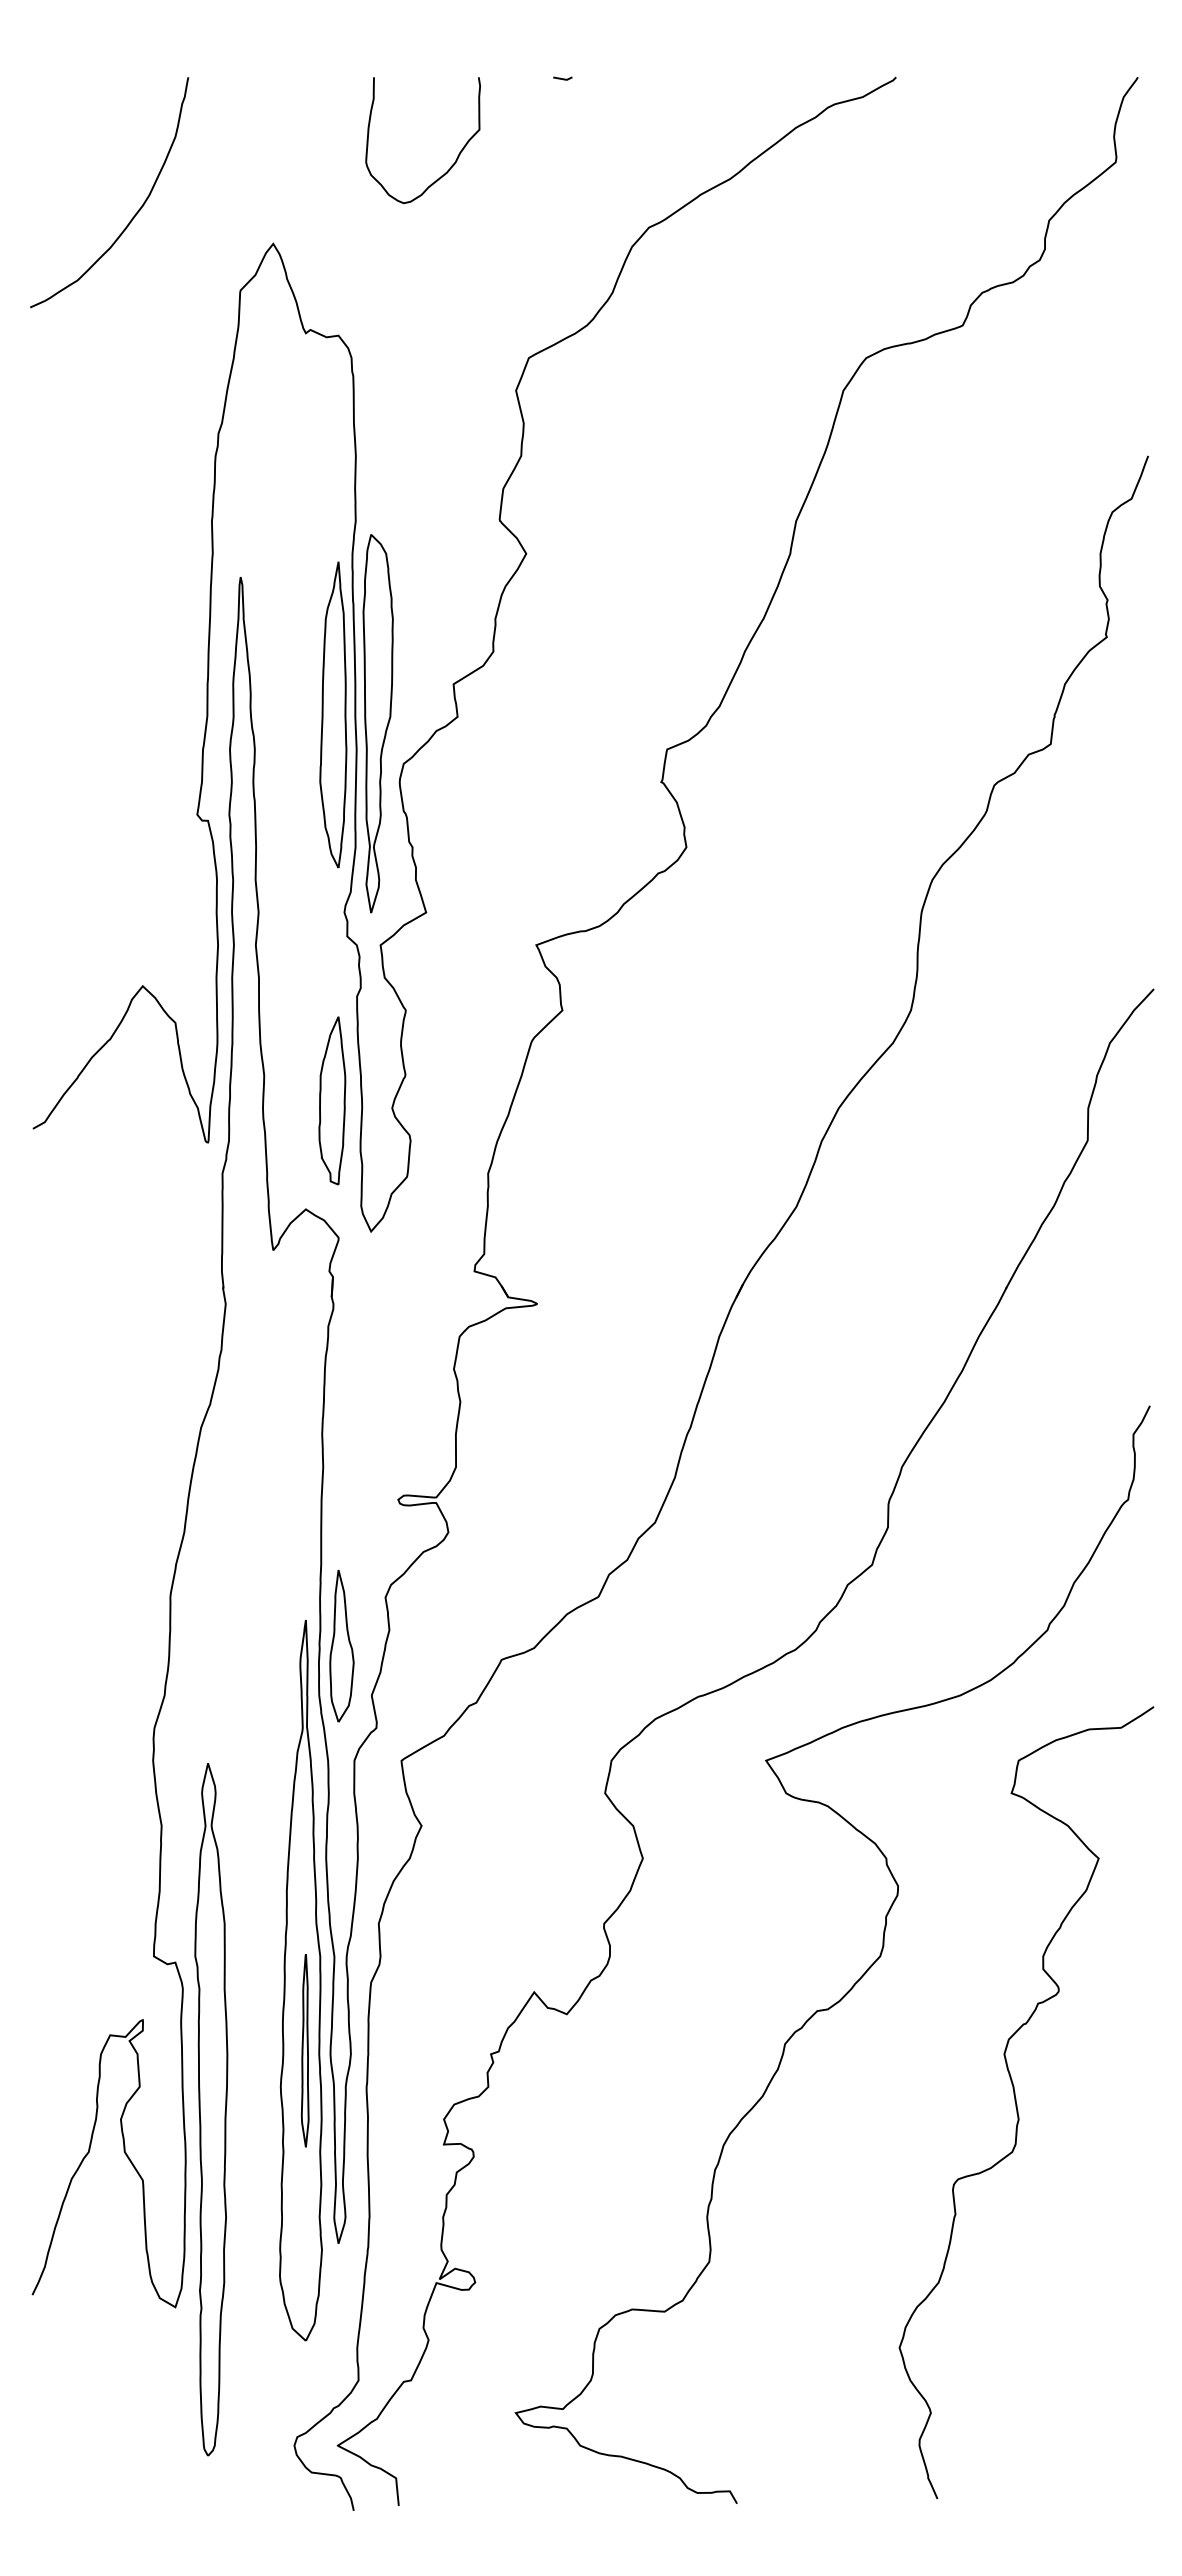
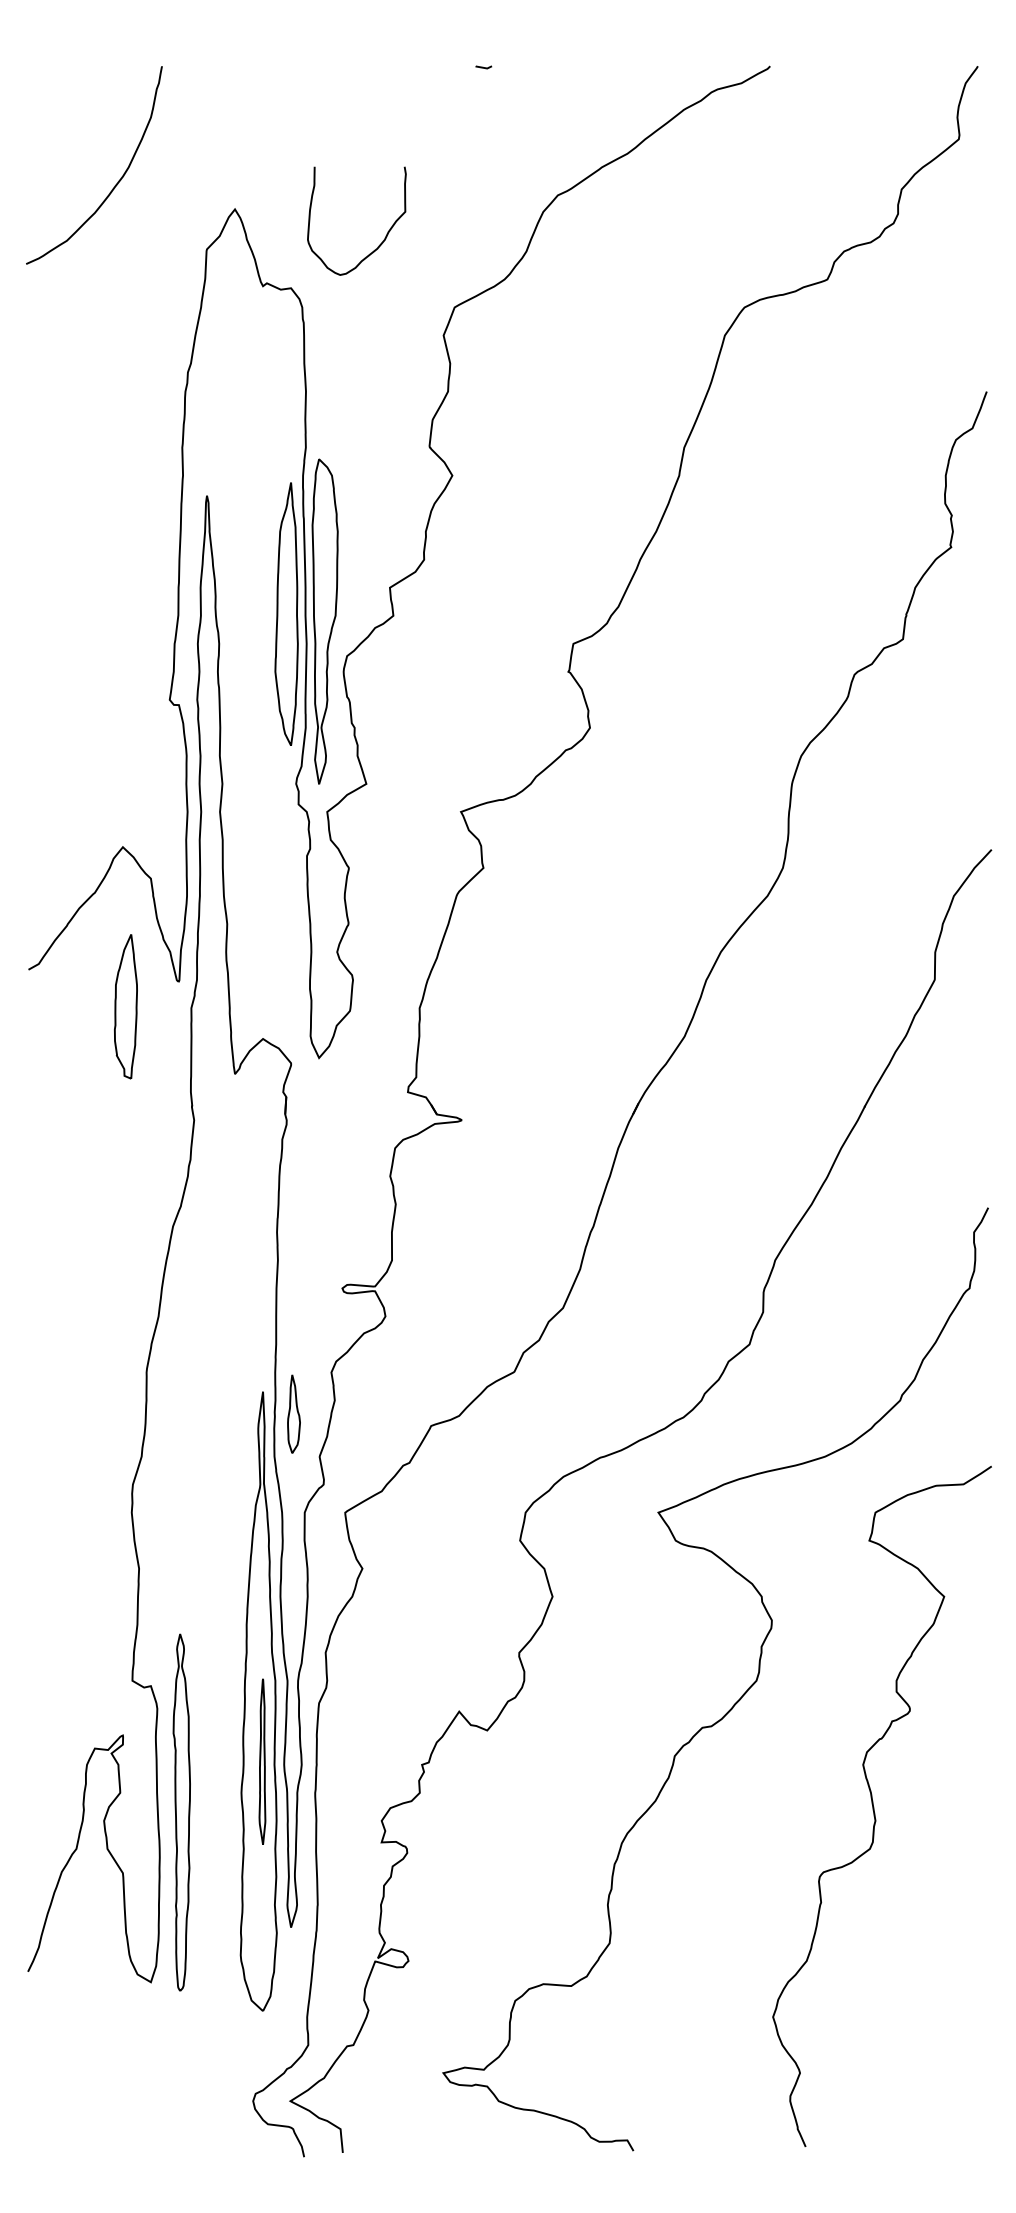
curve: (450, 166) -> (380, 243), moved
part: (332, 1100) -> (126, 1006), moved
part: (341, 1645) -> (293, 1413), size x0.6
part: (211, 2109) -> (181, 1812), size x0.6

